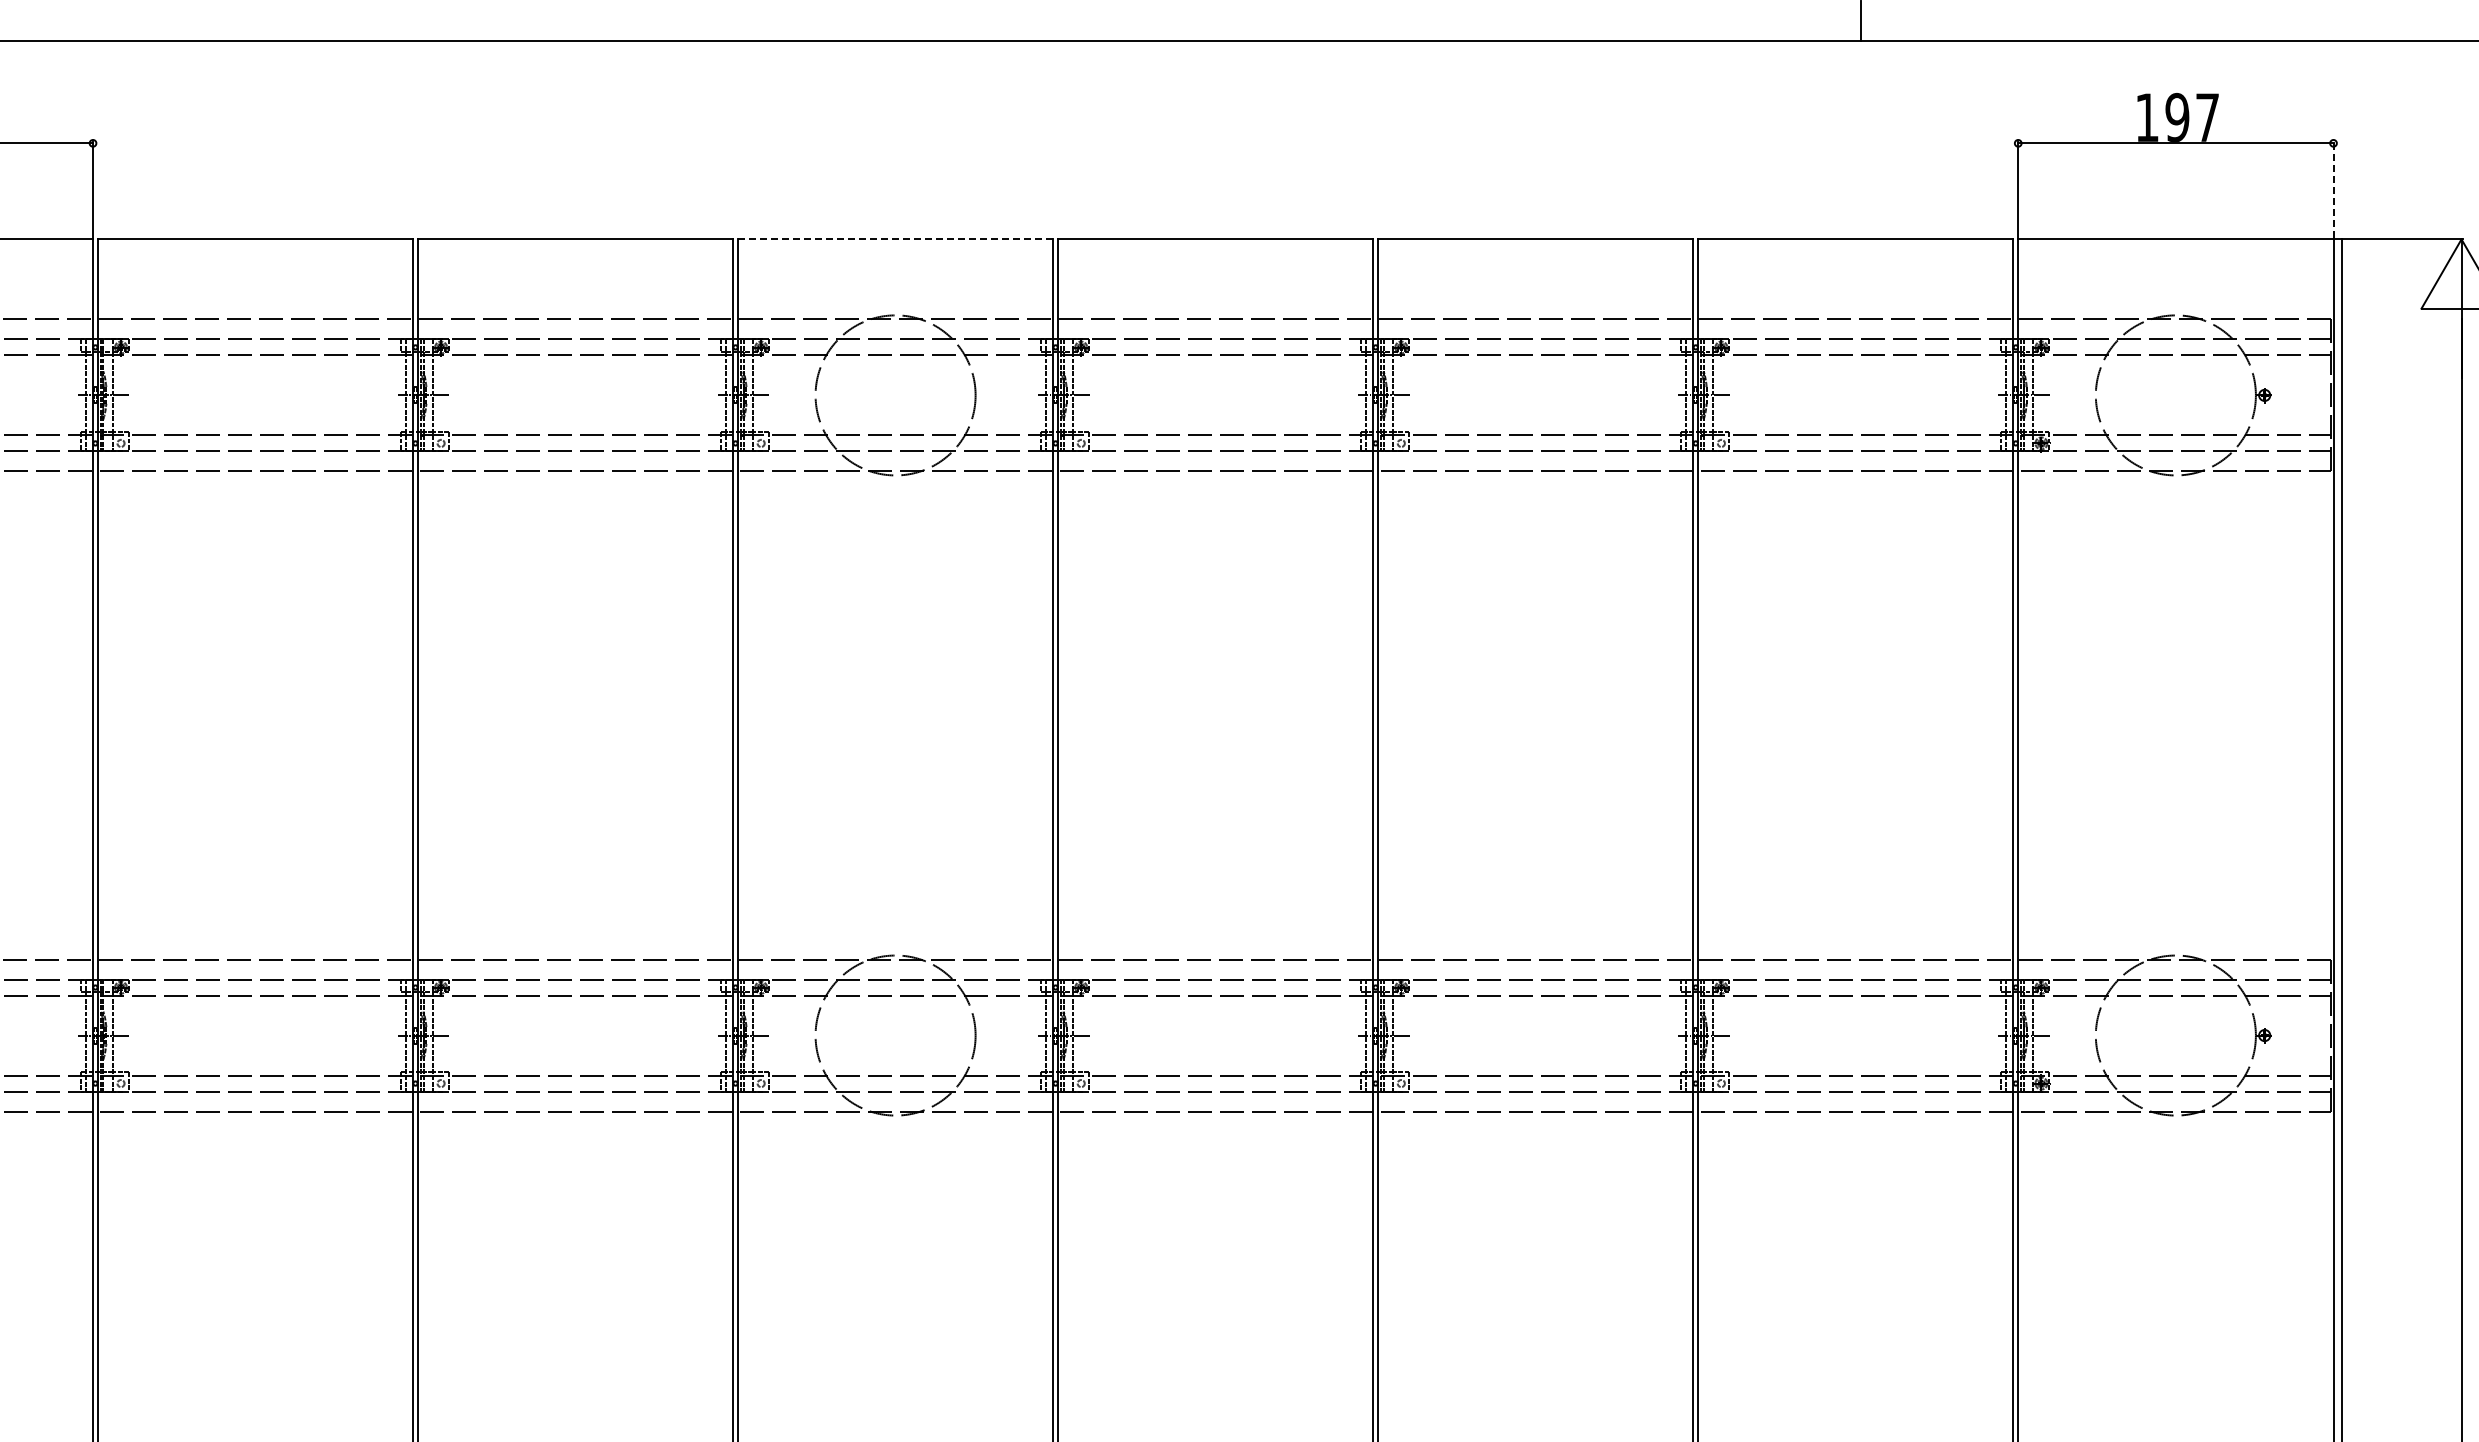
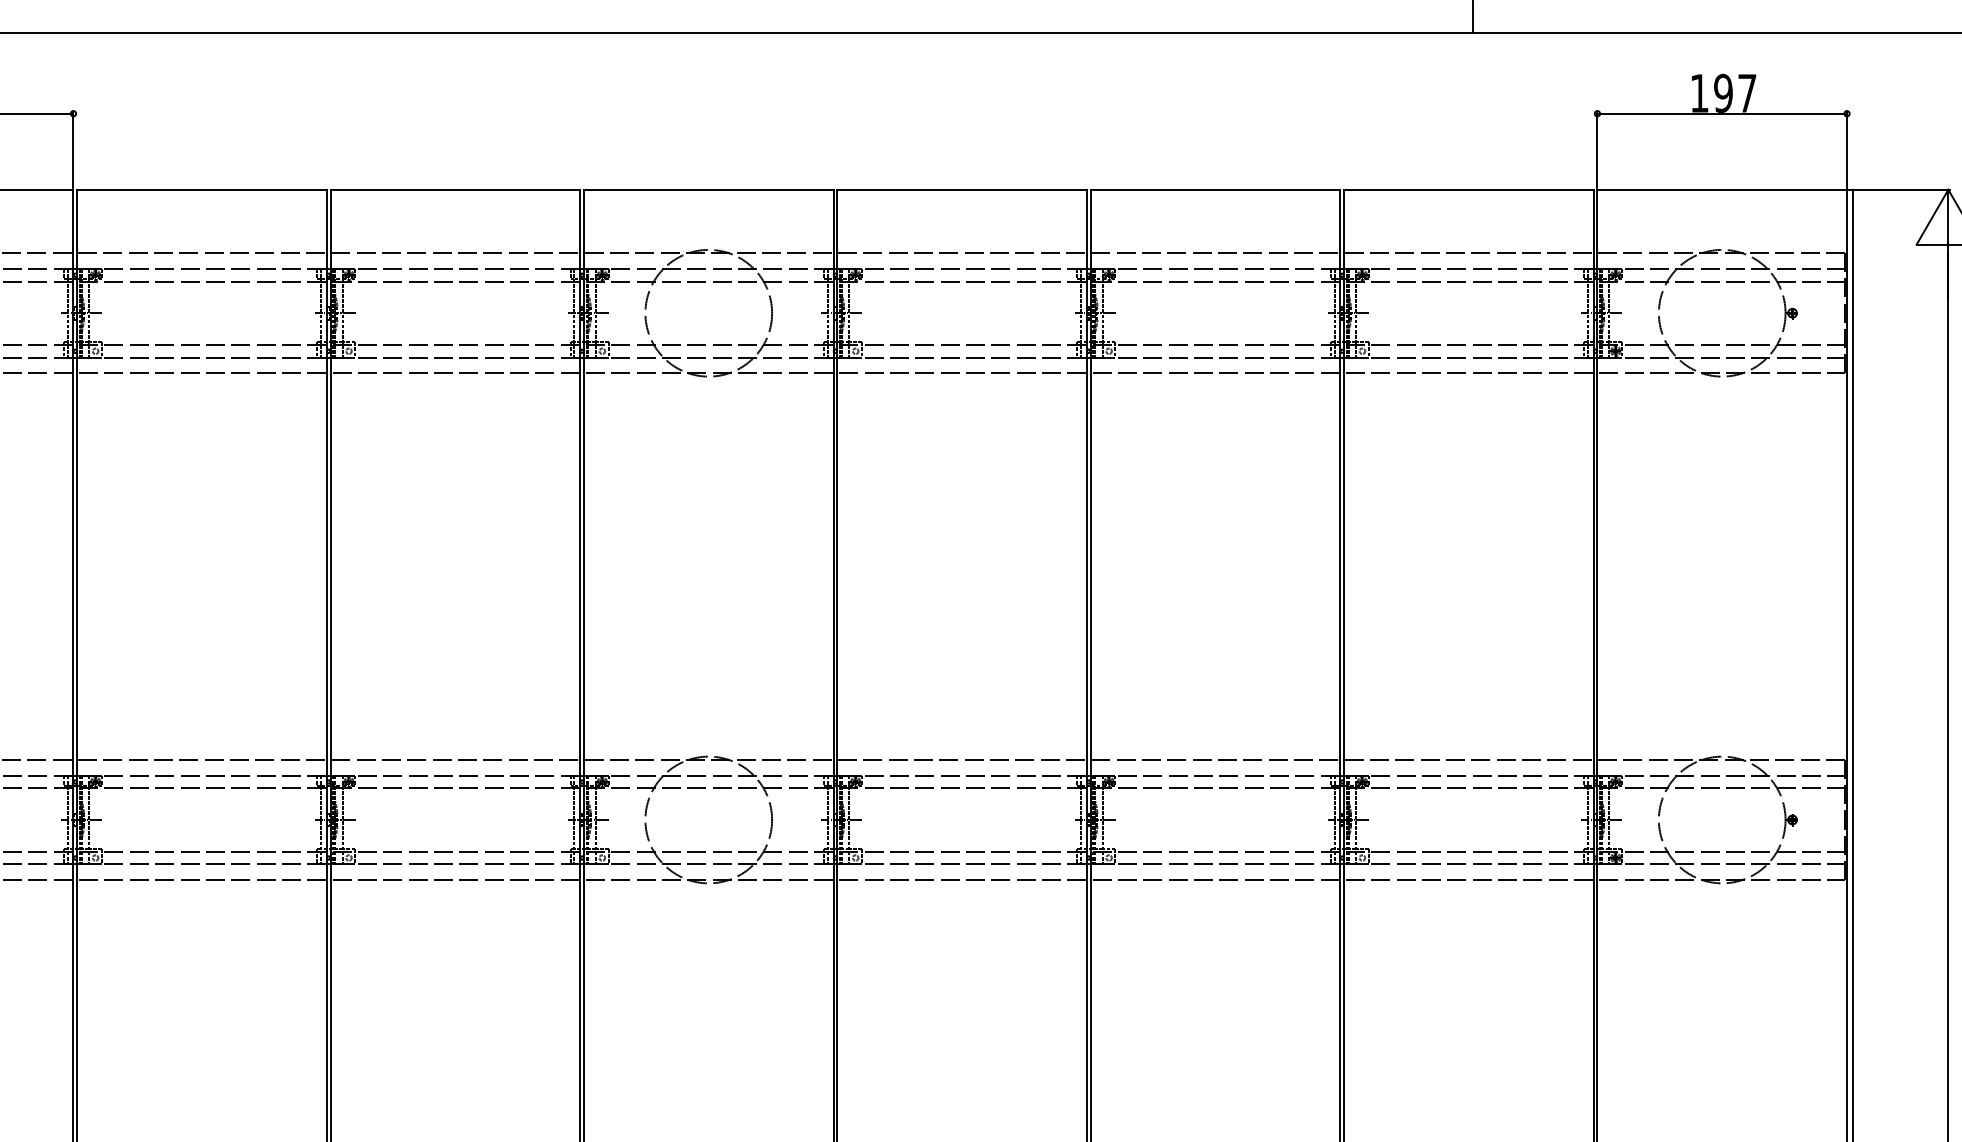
line: (2333, 189) -> (1847, 150), dashed -> solid
line: (895, 239) -> (708, 189), dashed -> solid

